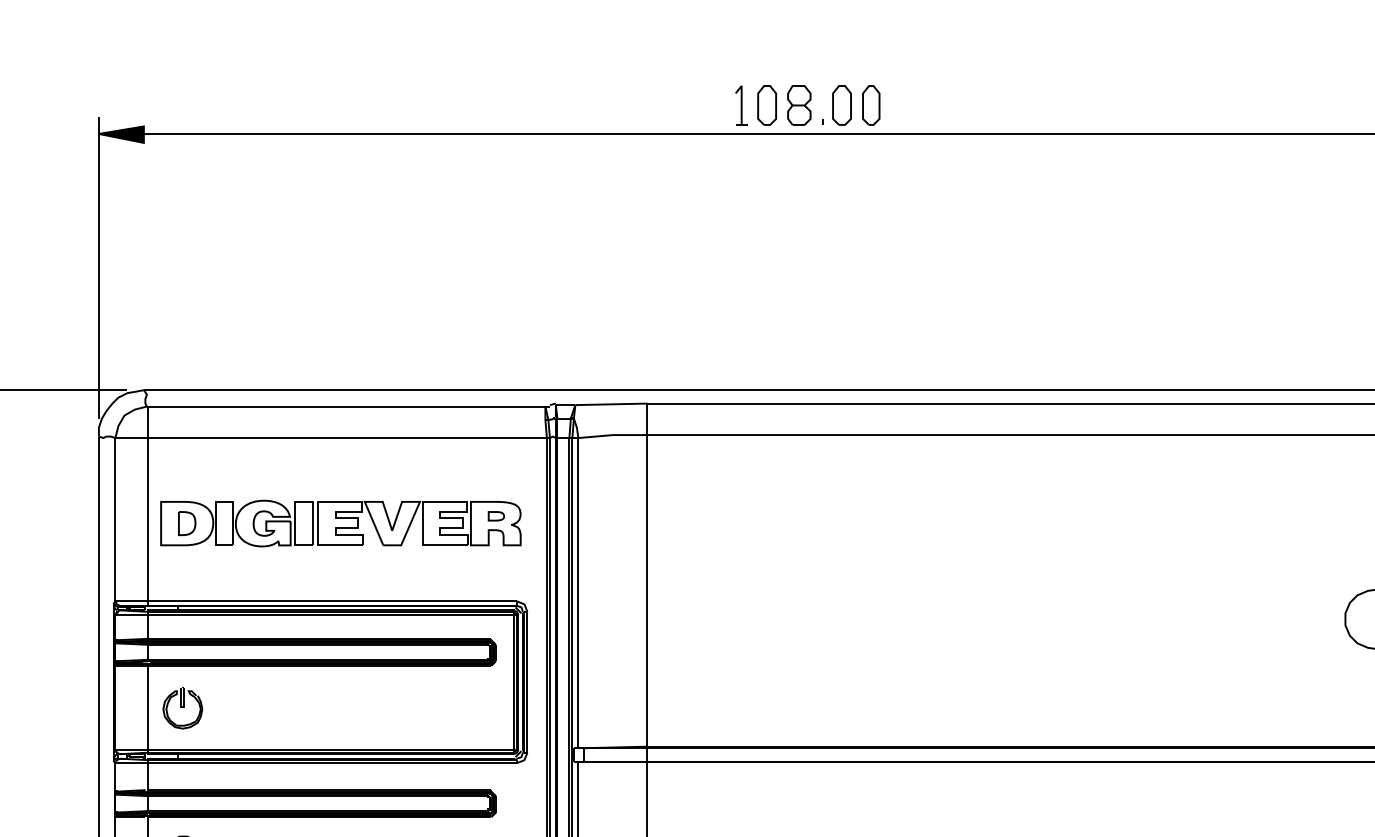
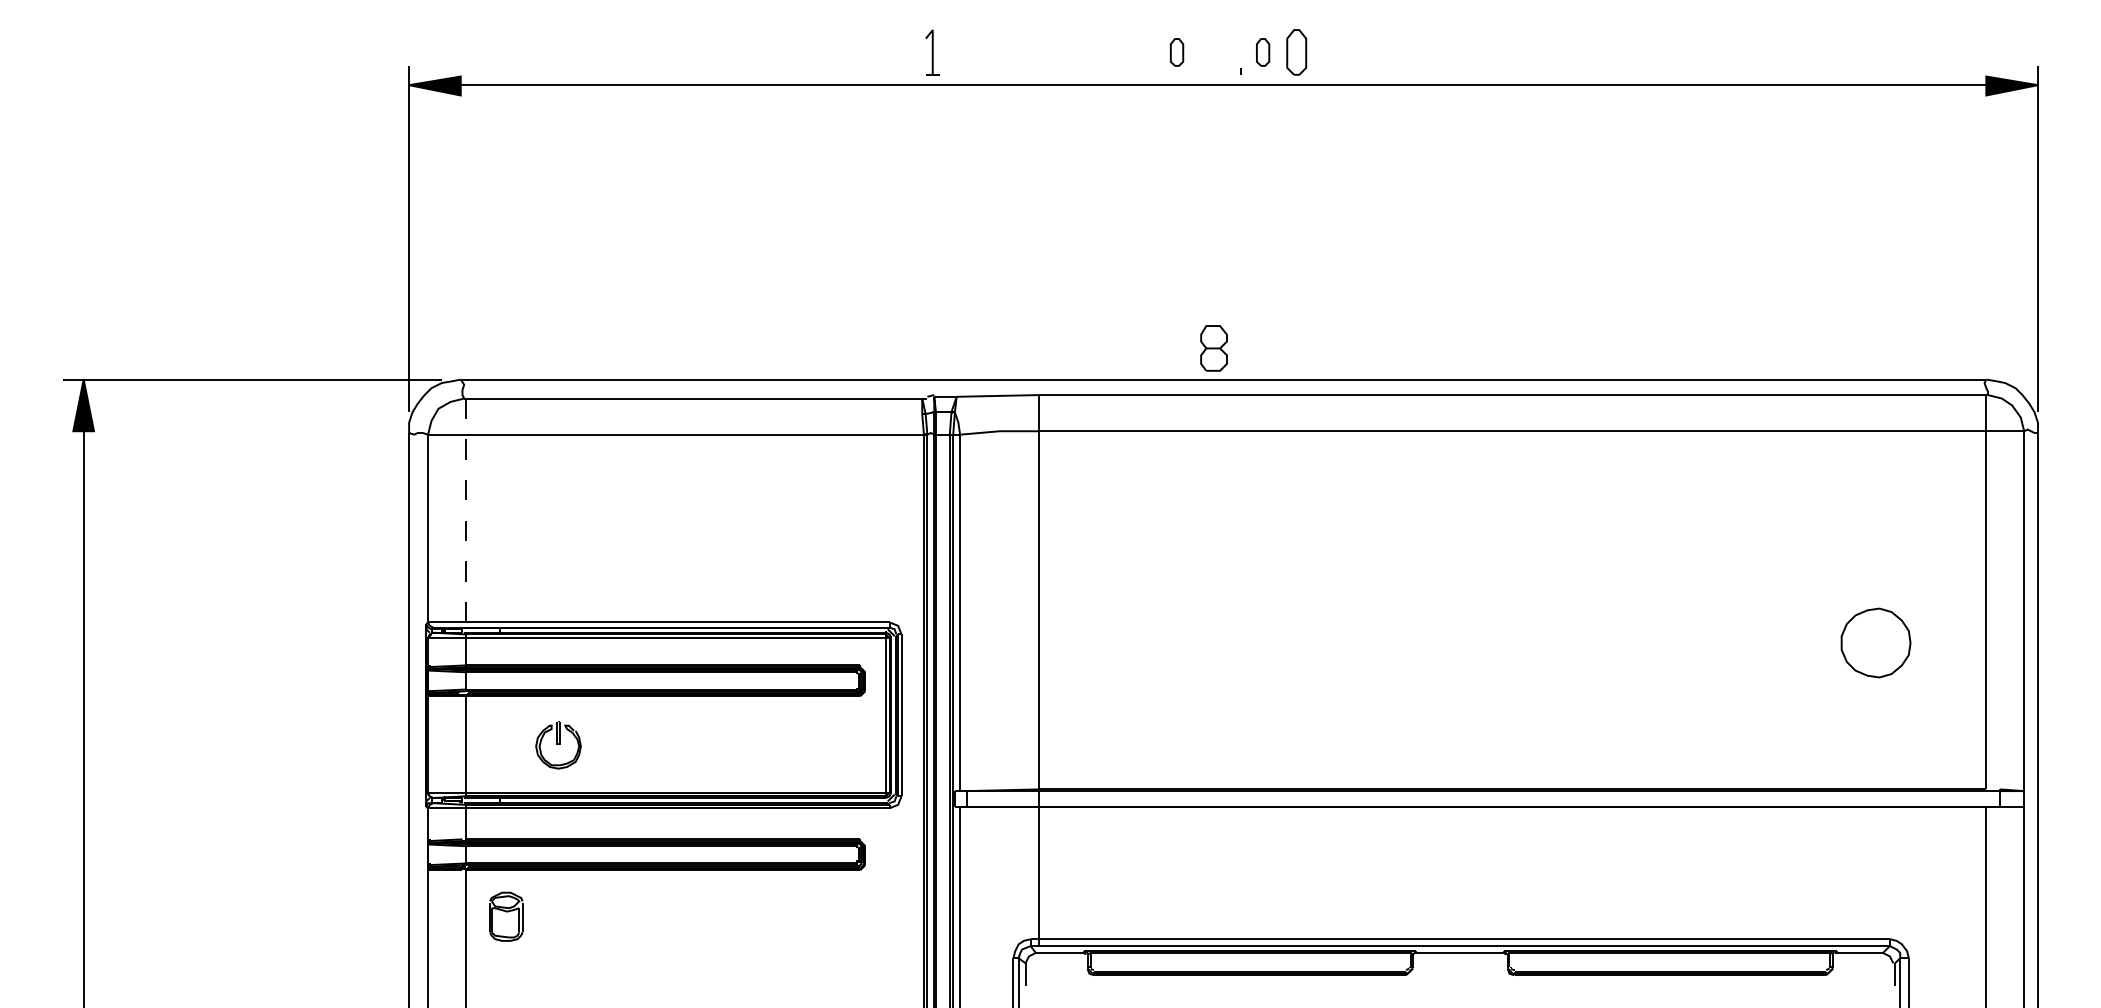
part: (741, 105) -> (932, 52), moved
part: (766, 105) -> (1176, 52), size x0.6
part: (798, 105) -> (1213, 348), moved
part: (841, 105) -> (1262, 52), size x0.6
line: (148, 506) -> (465, 513), solid -> dashed
part: (340, 523) -> (686, 532), removed
part: (182, 708) -> (558, 745), moved

